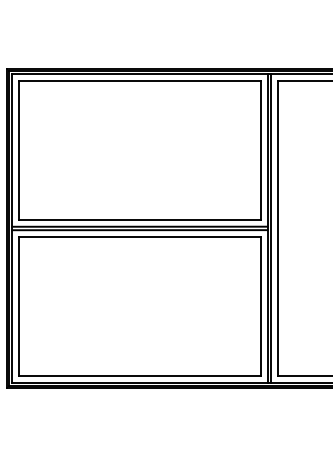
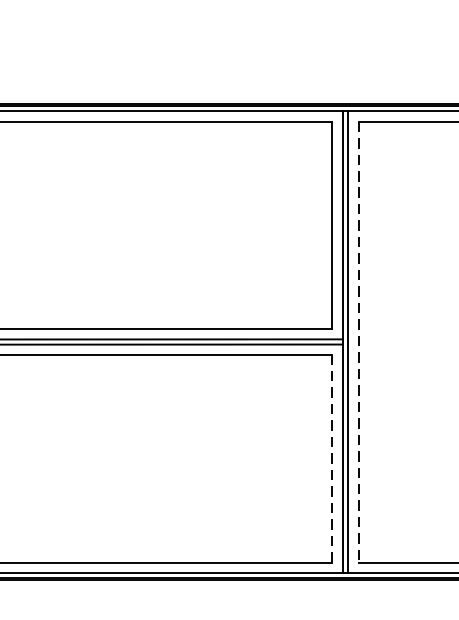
line: (278, 228) -> (359, 342), solid -> dashed
line: (260, 305) -> (332, 457), solid -> dashed

